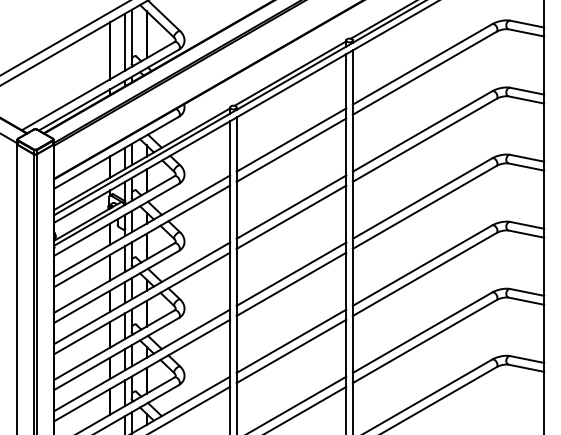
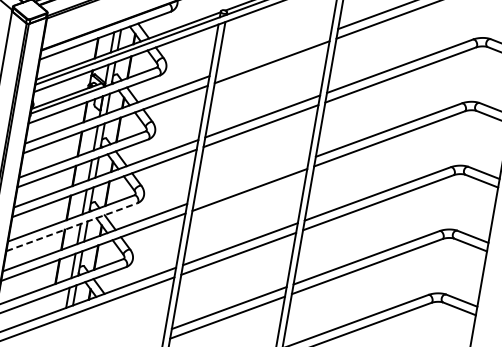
line: (291, 139) -> (273, 52), removed
line: (291, 273) -> (251, 179), removed
line: (117, 353) -> (72, 226), solid -> dashed

